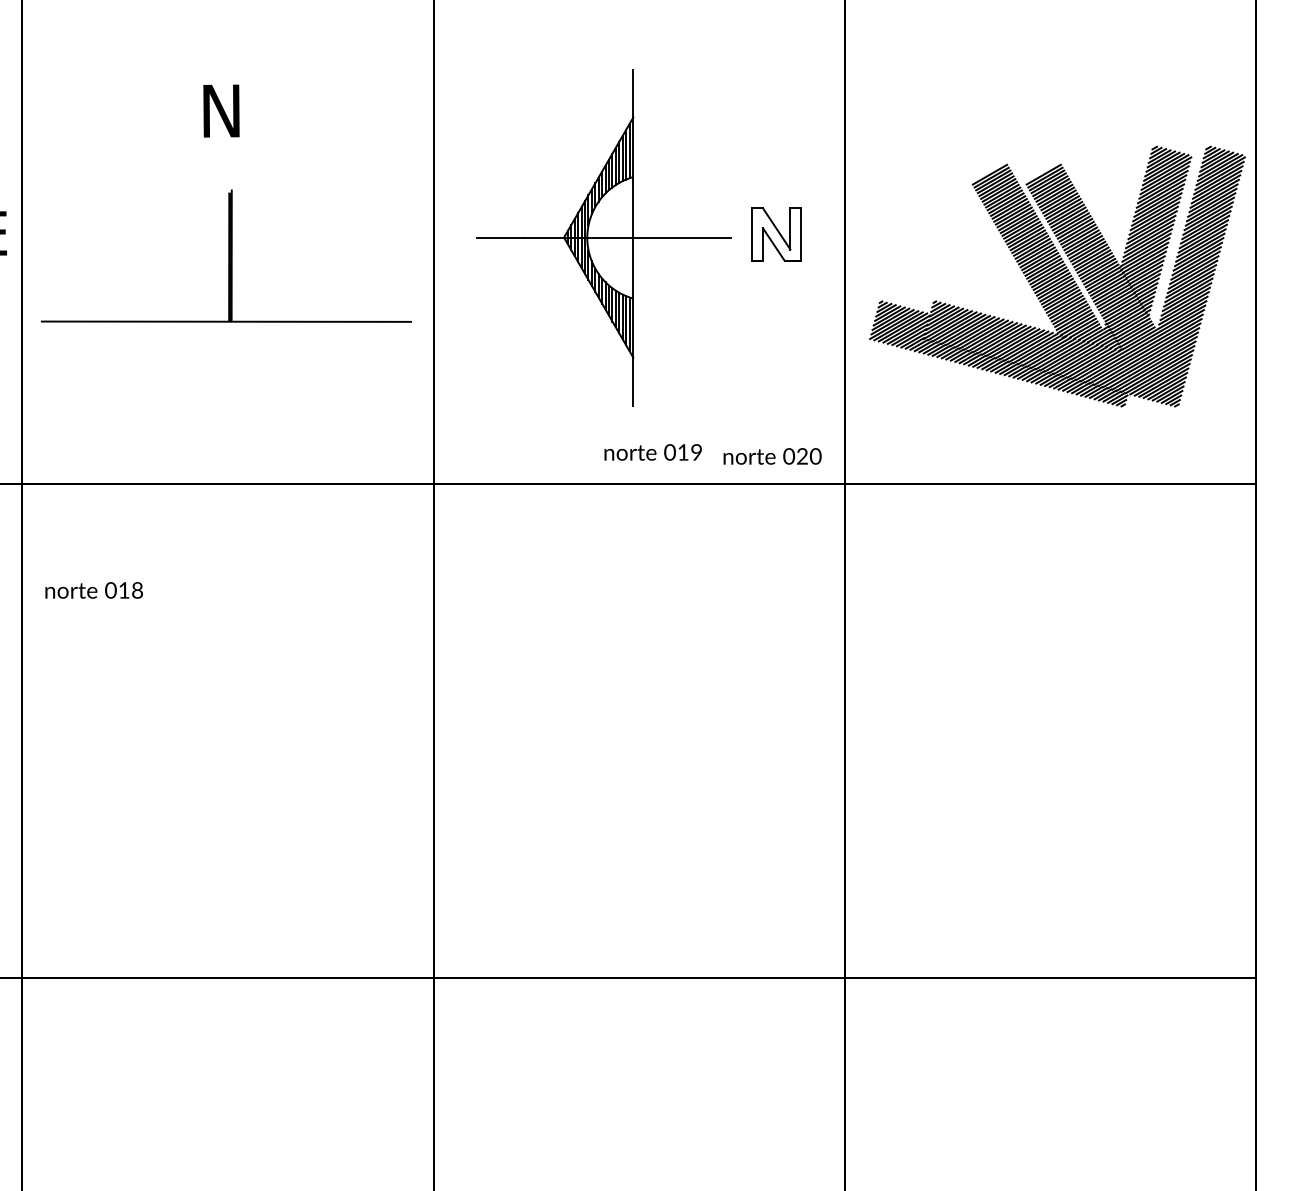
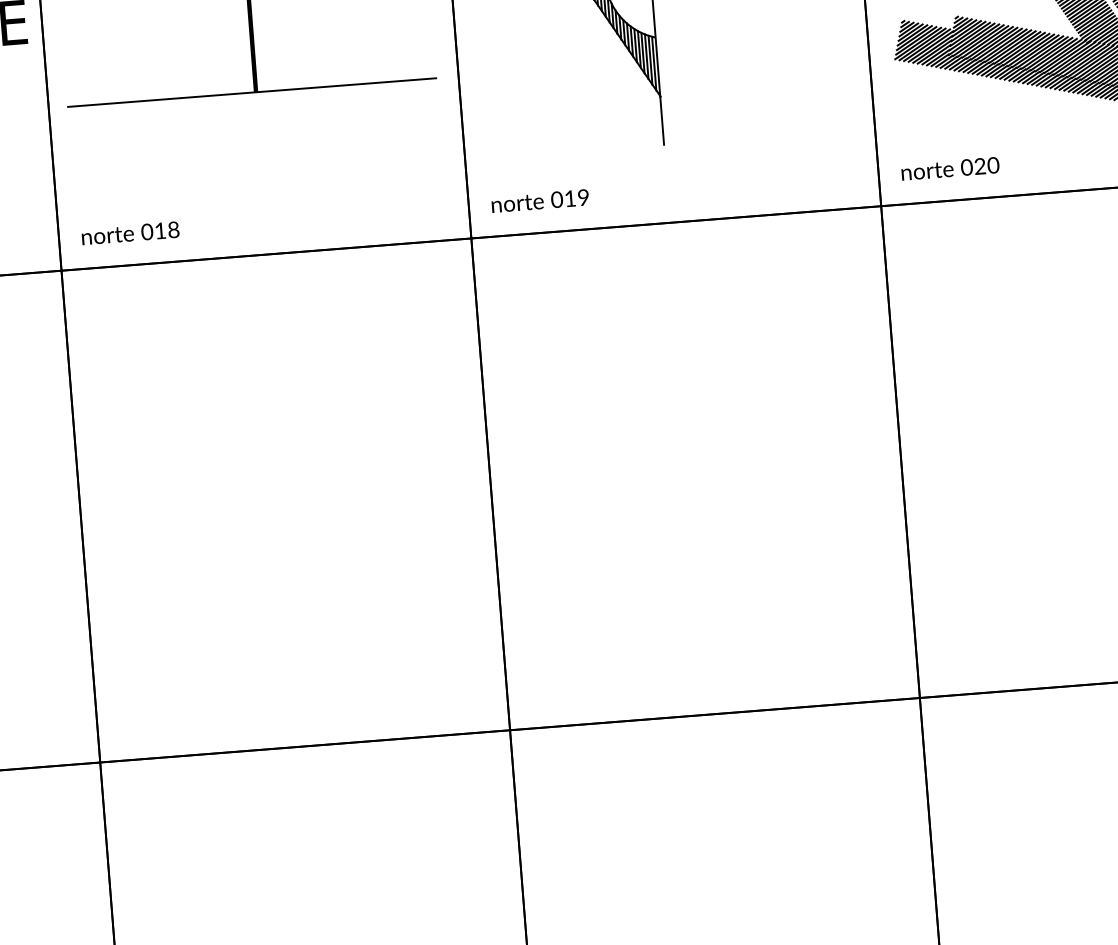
text: (652, 452) -> (539, 201), moved
text: (772, 456) -> (950, 168), moved
text: (93, 590) -> (129, 233), moved

